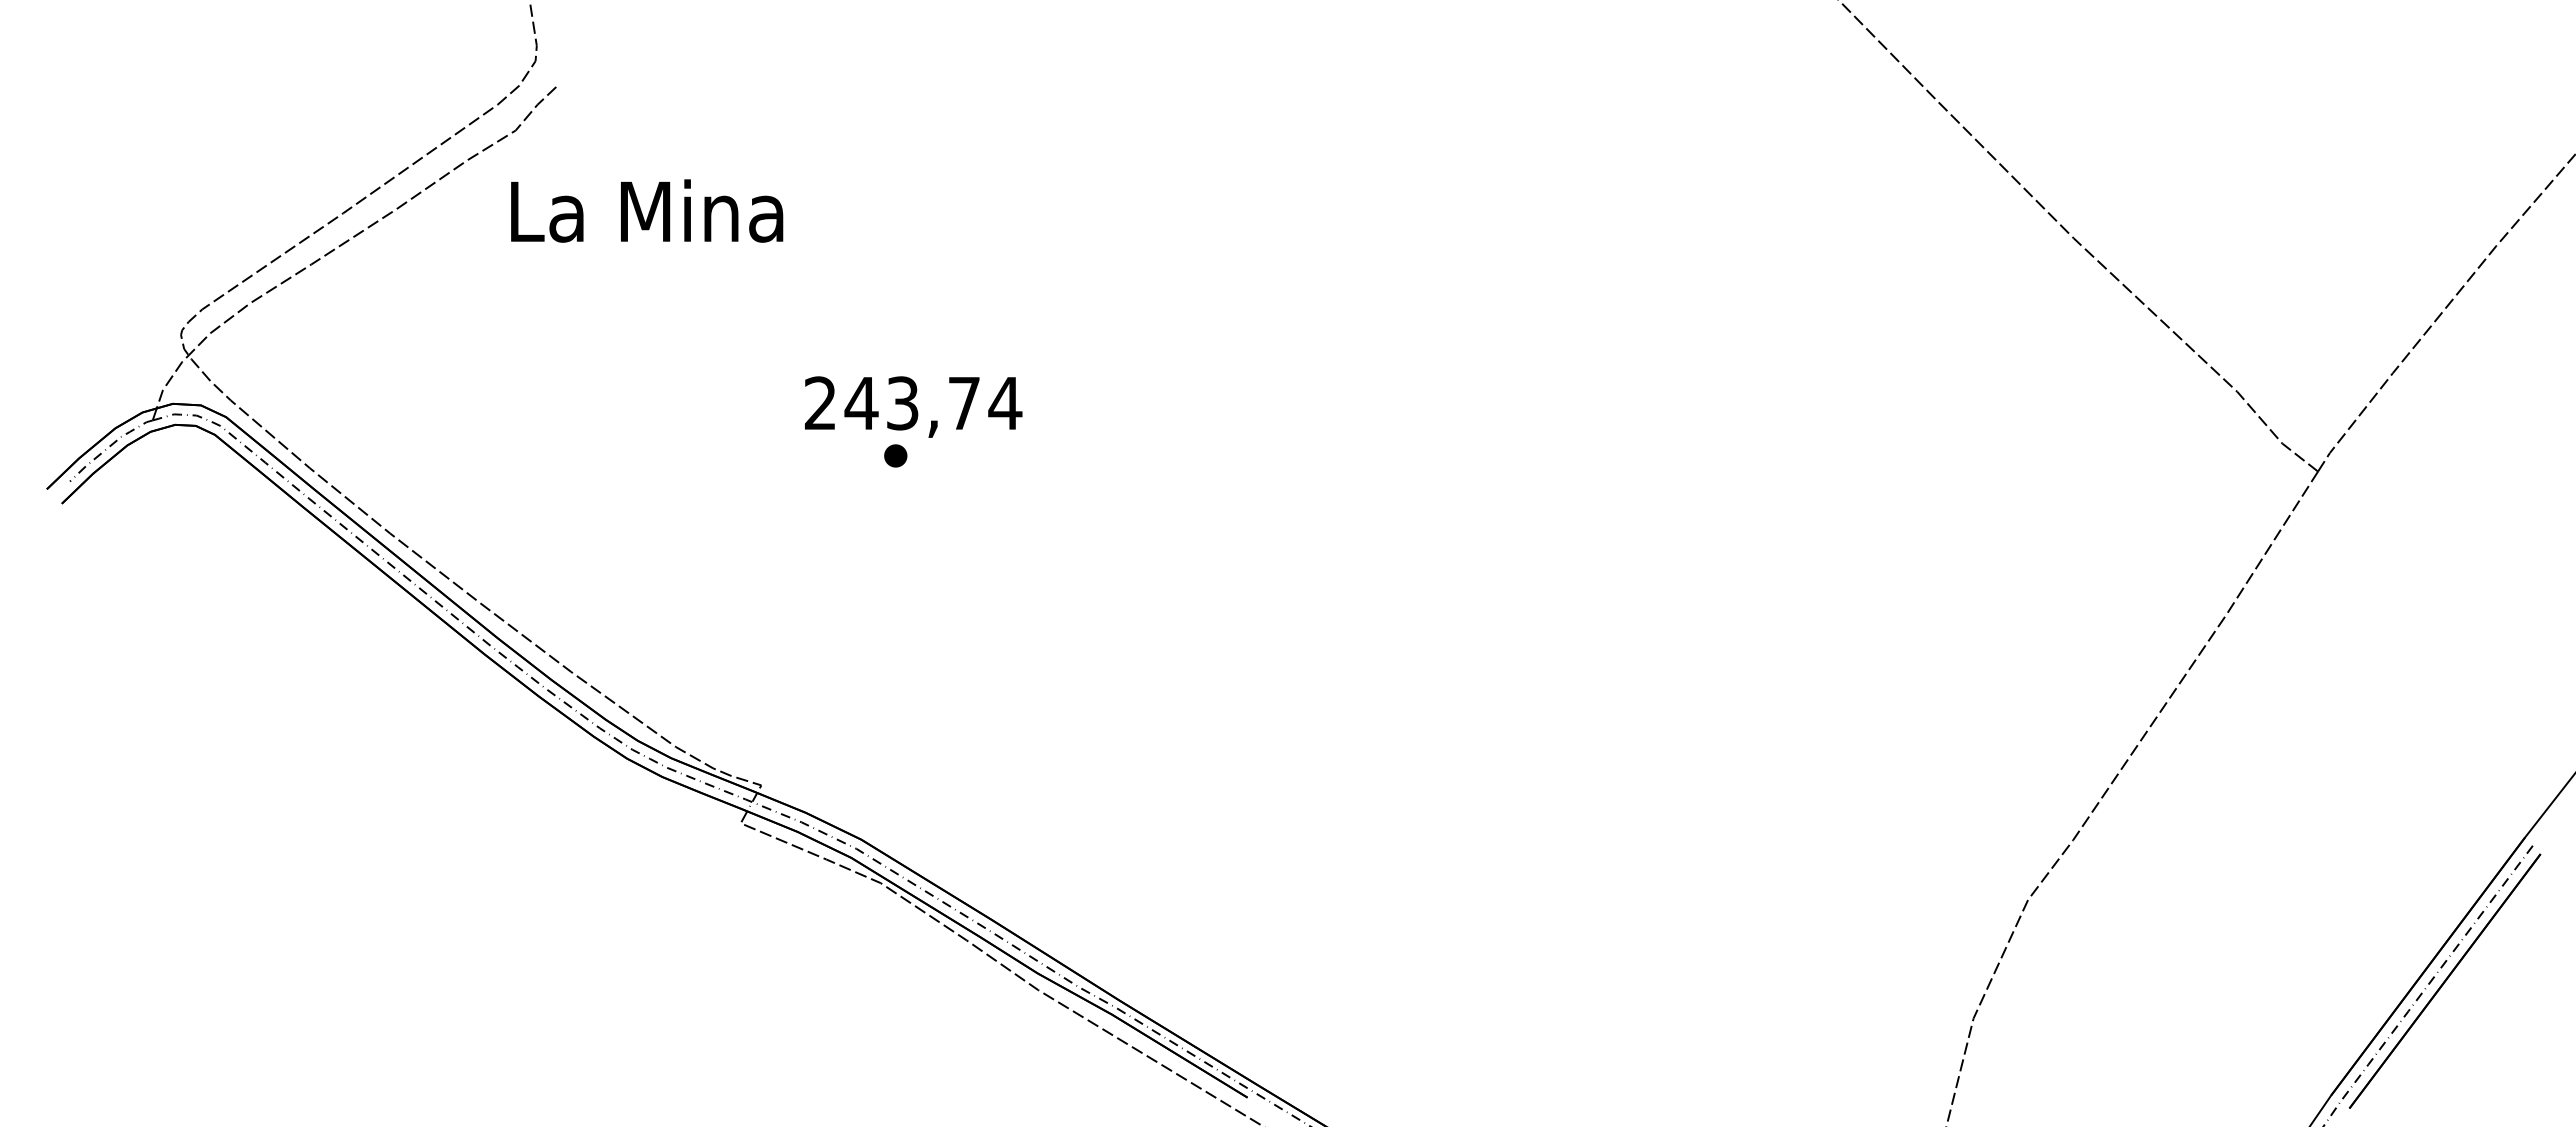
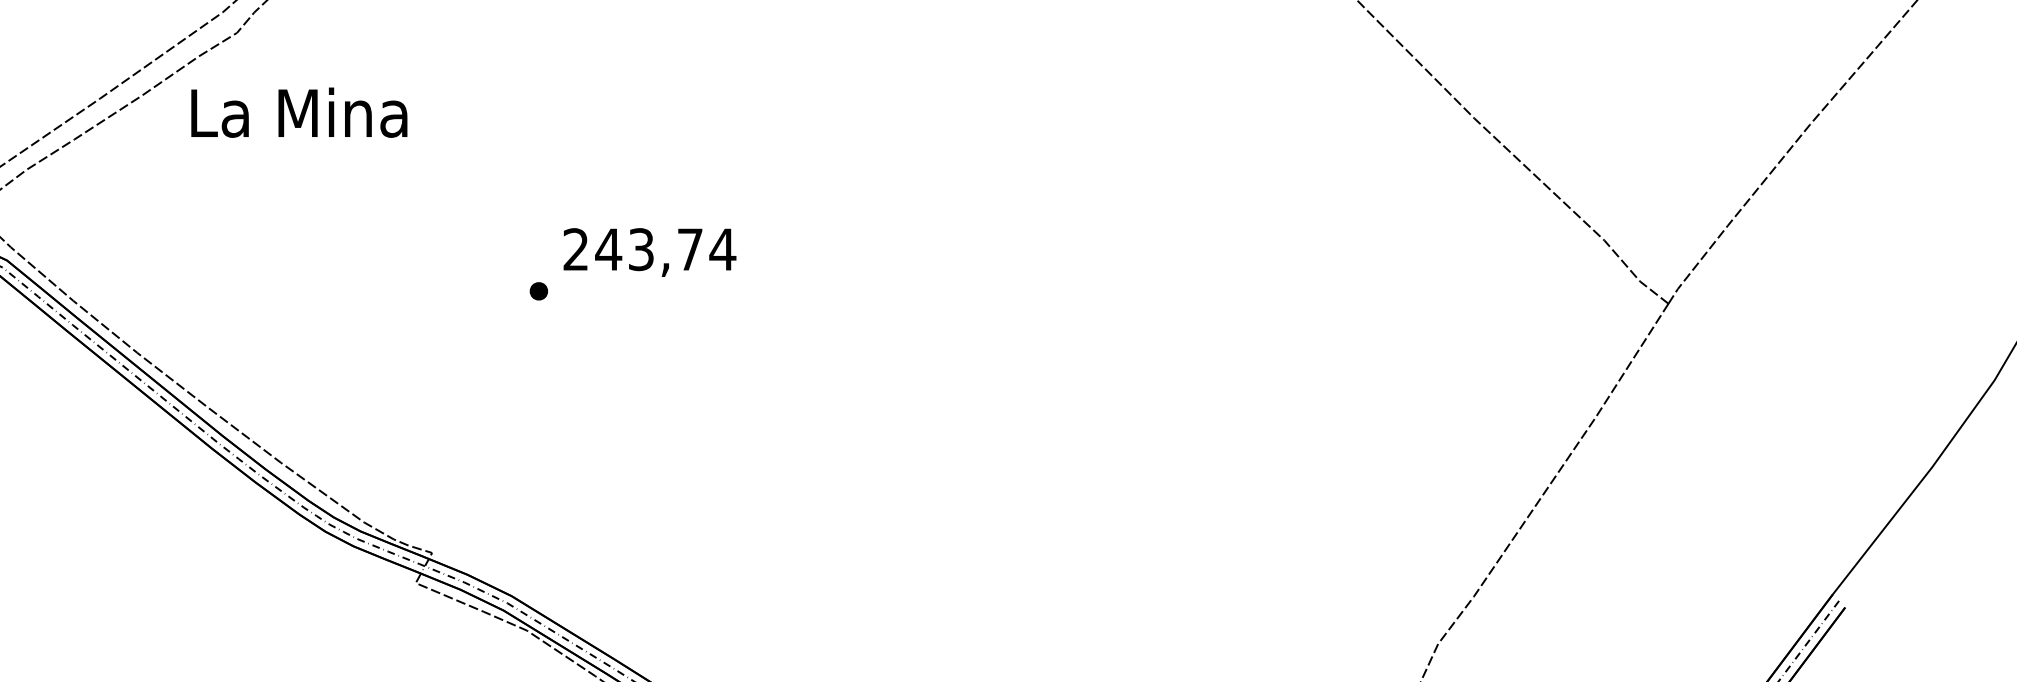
text: (647, 210) -> (299, 112), moved
text: (913, 406) -> (649, 252), moved

